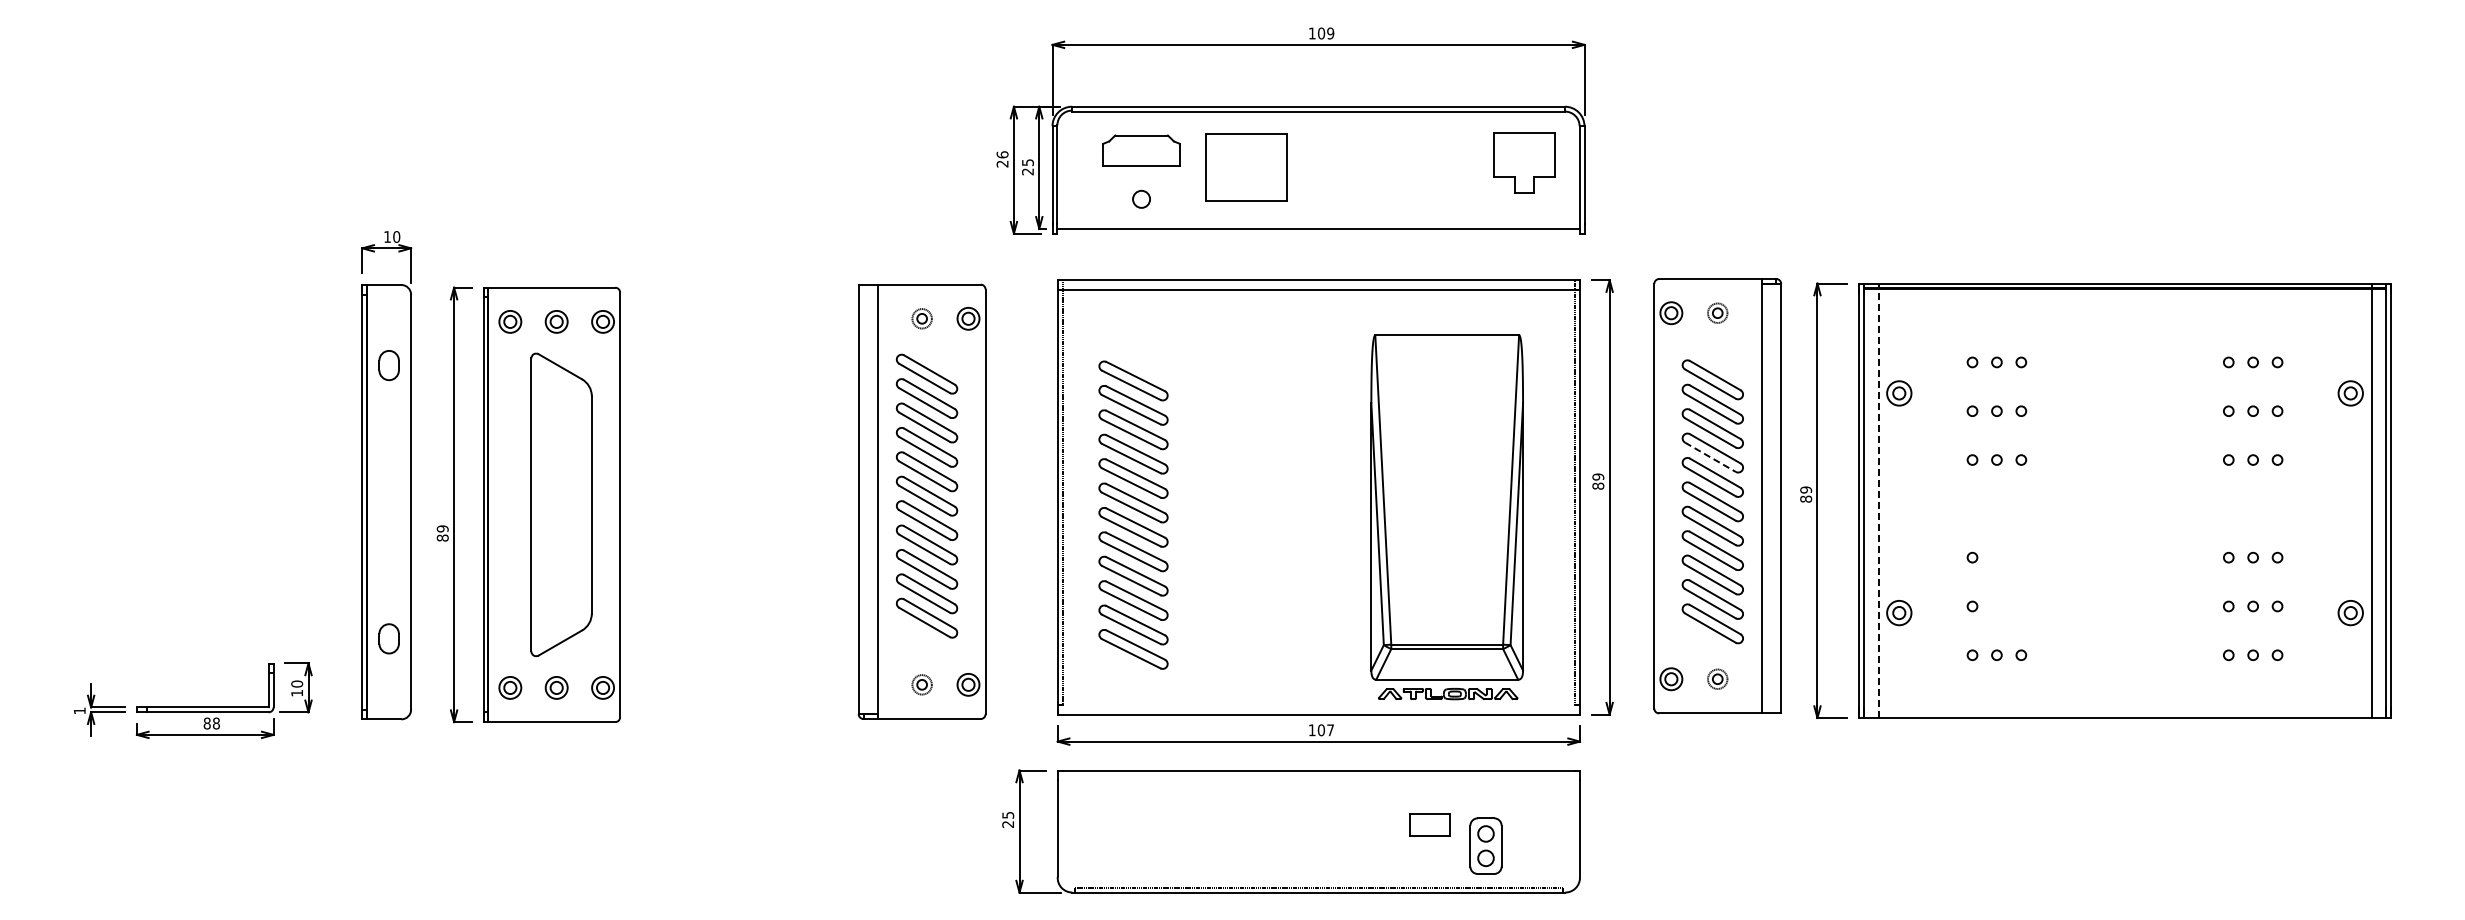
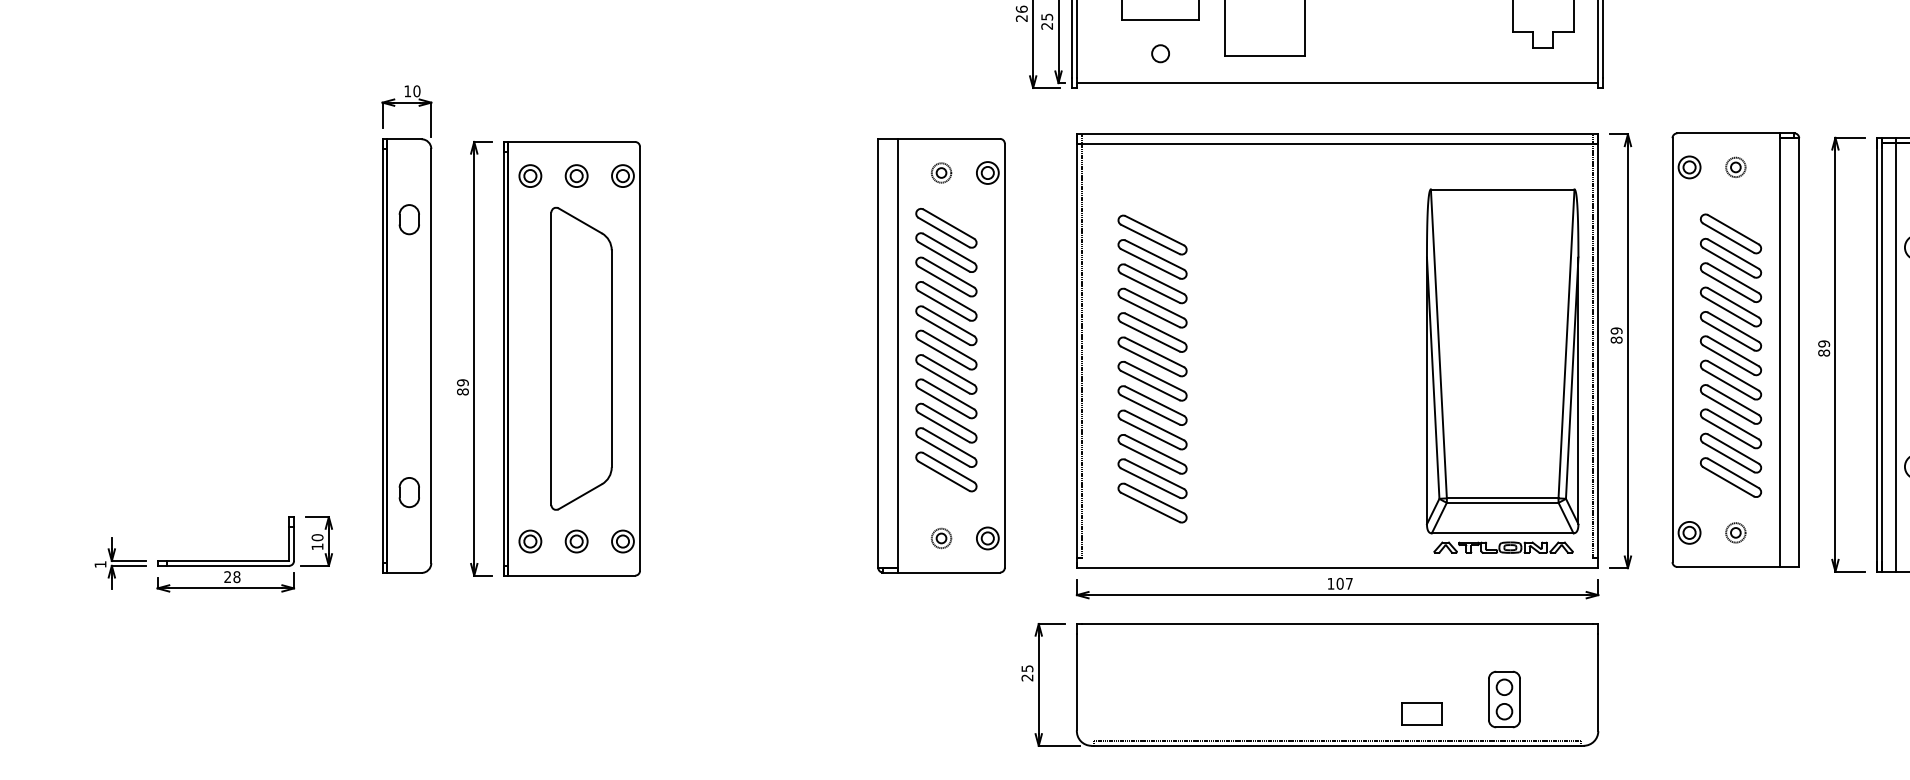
line: (1710, 457) -> (1728, 311), dashed -> solid
line: (1878, 500) -> (1896, 354), dashed -> solid
part: (1447, 517) -> (1502, 371), moved
text: (206, 723) -> (227, 577), 88 -> 28
part: (1429, 824) -> (1421, 712), moved

